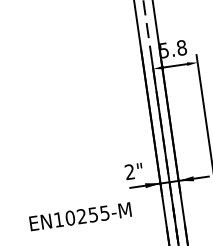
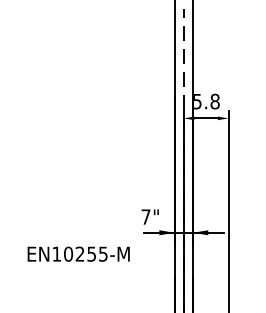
text: (129, 171) -> (145, 216), 2" -> 7"
text: (80, 216) -> (78, 253), moved

